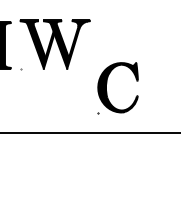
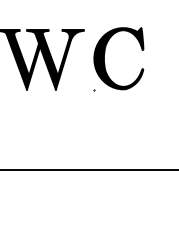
part: (107, 91) -> (105, 63), moved

